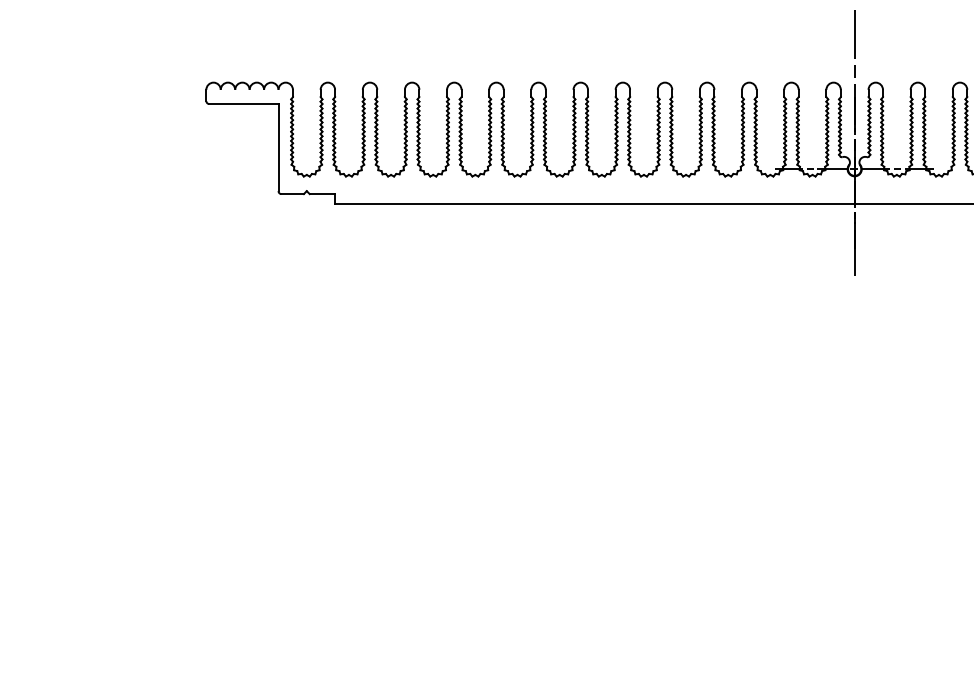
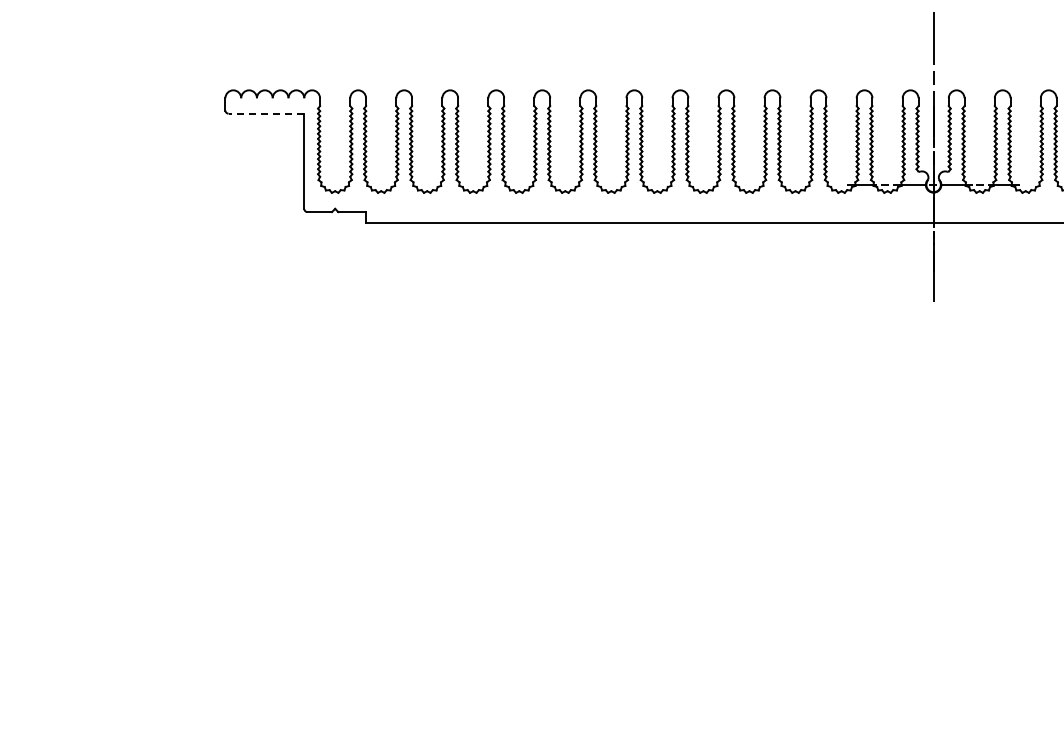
line: (243, 104) -> (266, 114), solid -> dashed

